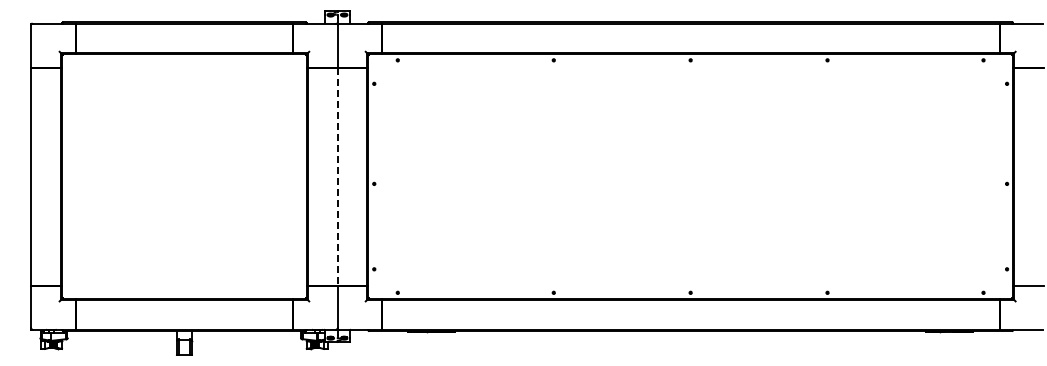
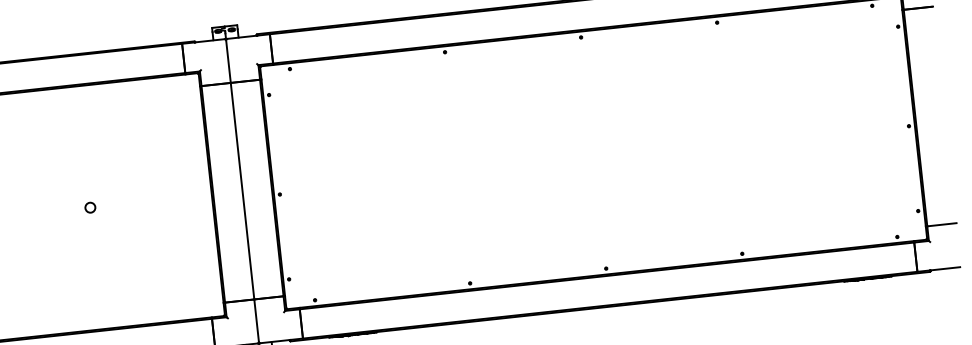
circle: (184, 176) -> (90, 207), added
line: (337, 176) -> (242, 191), dashed -> solid

